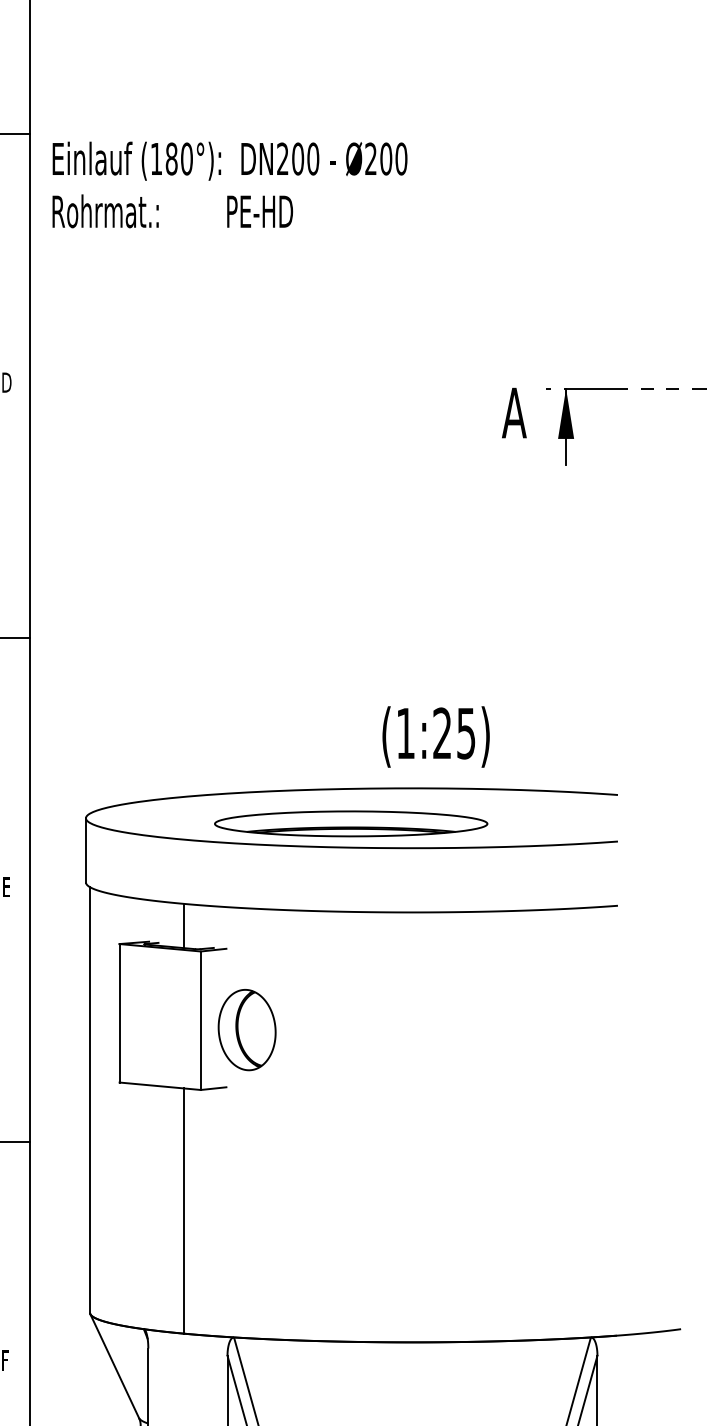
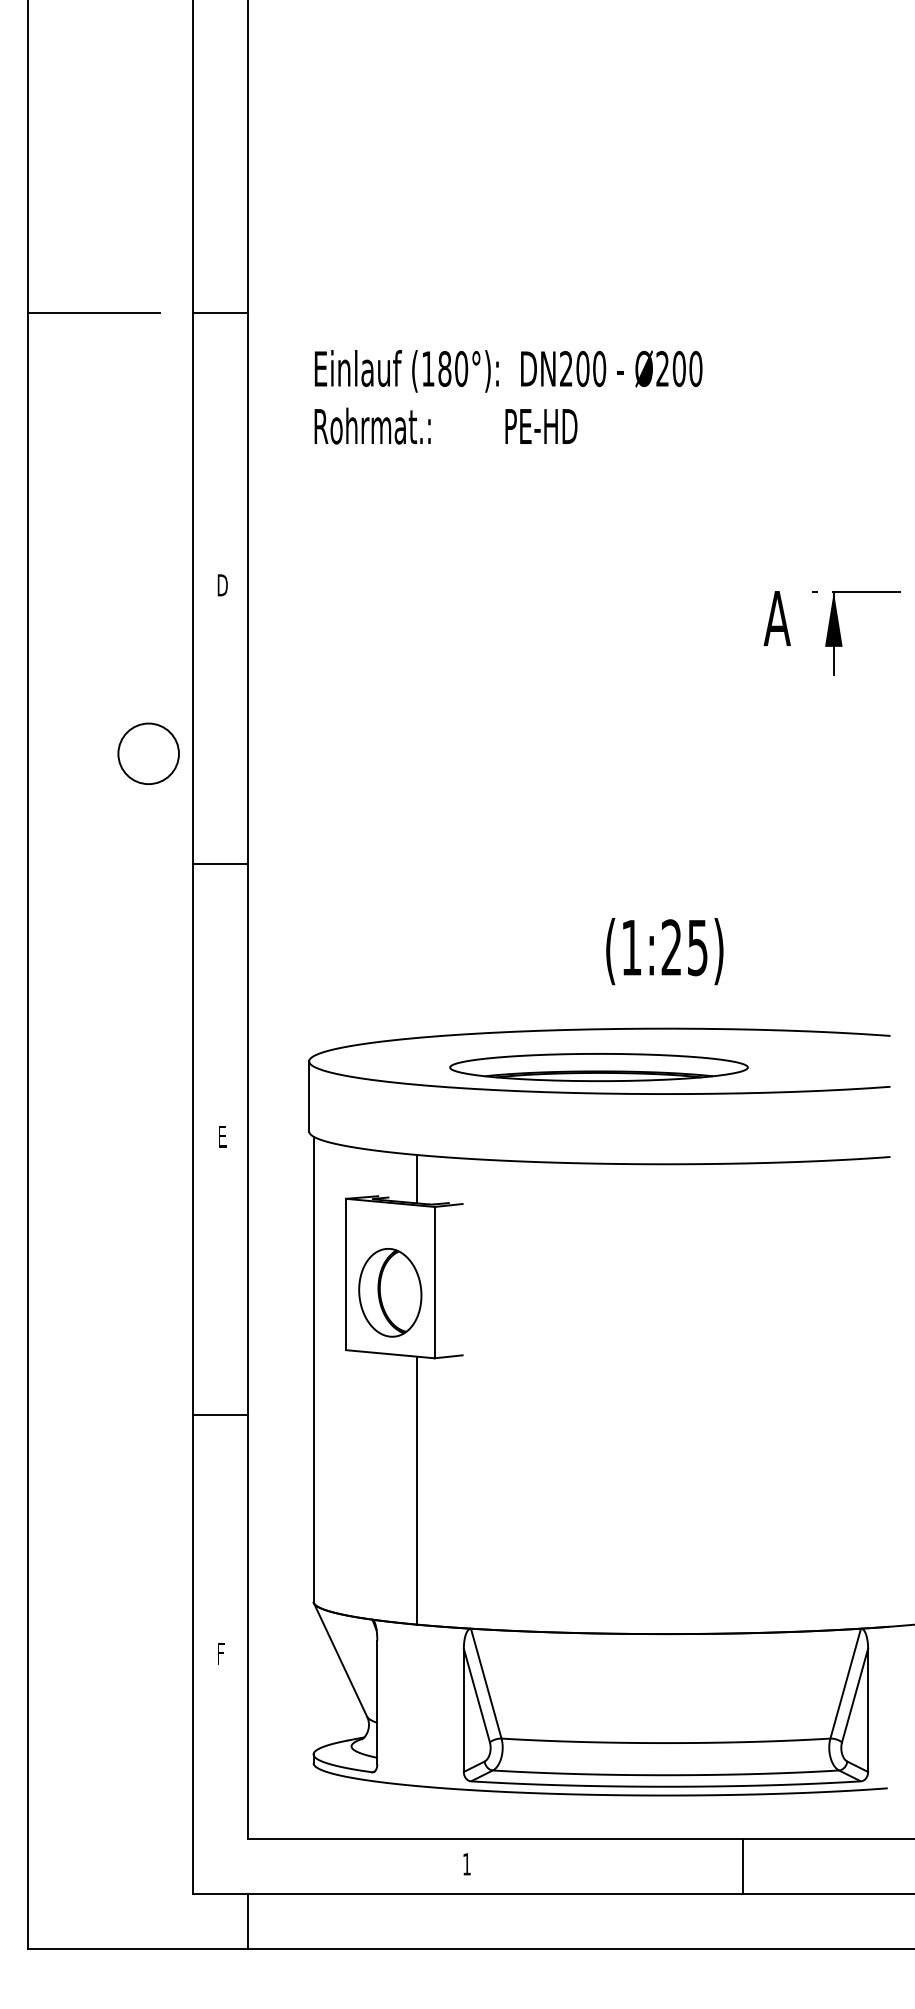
text: (229, 185) -> (508, 397), moved
text: (435, 736) -> (664, 951), moved
part: (247, 1029) -> (390, 1292), moved

